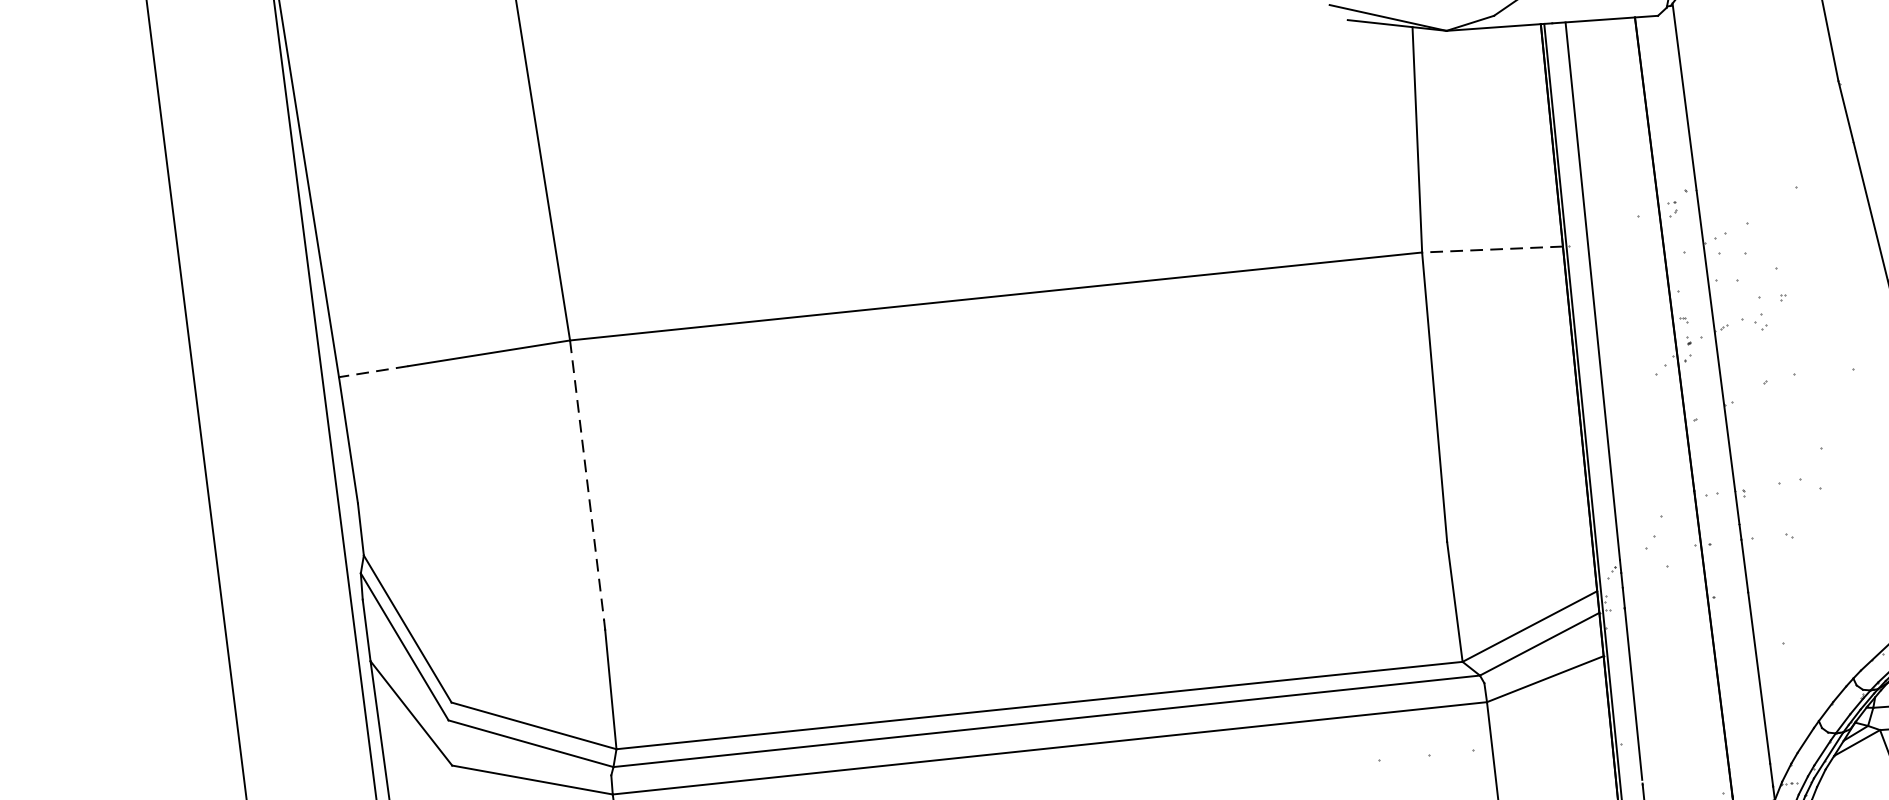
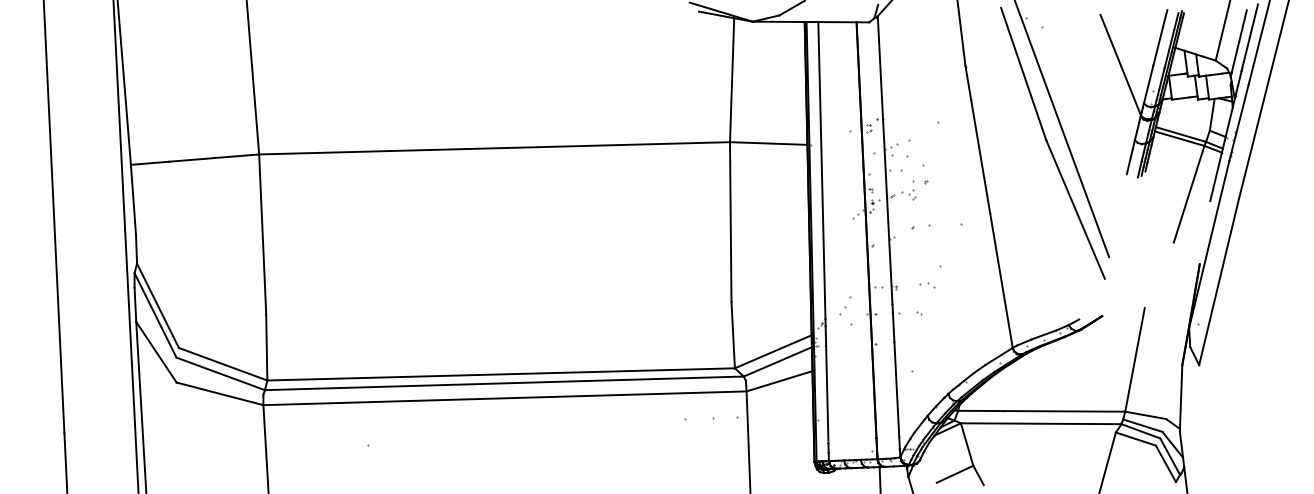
line: (1492, 249) -> (768, 143), dashed -> solid
line: (372, 372) -> (149, 163), dashed -> solid
line: (587, 481) -> (262, 232), dashed -> solid
part: (1800, 484) -> (927, 285), size x0.62

